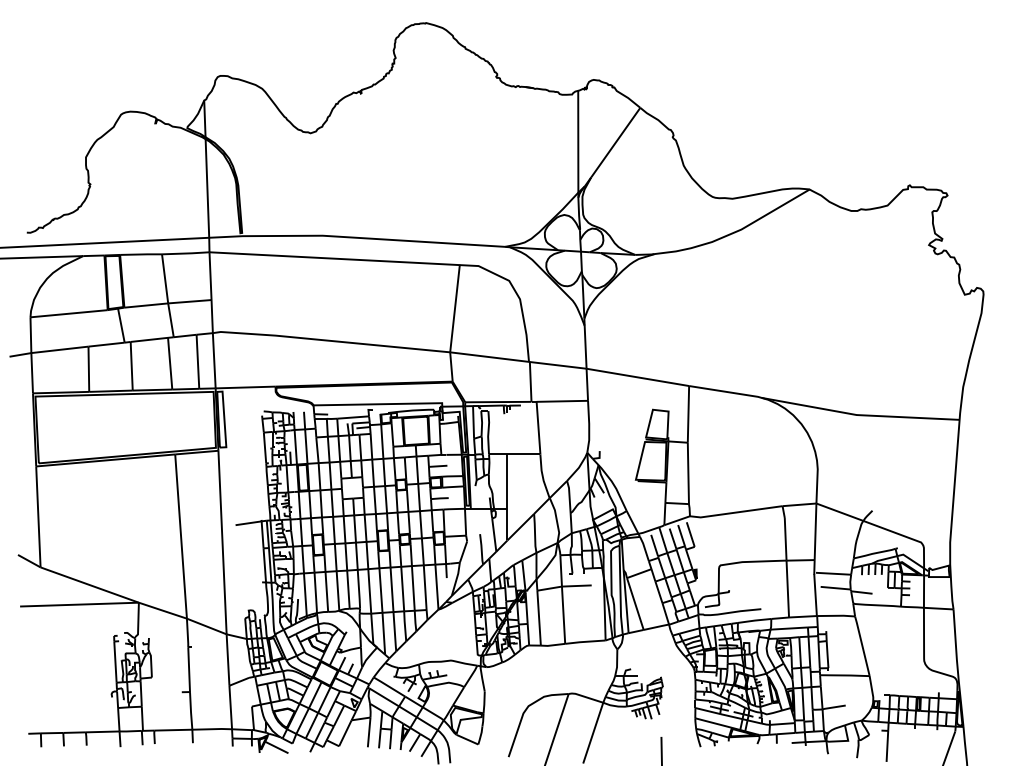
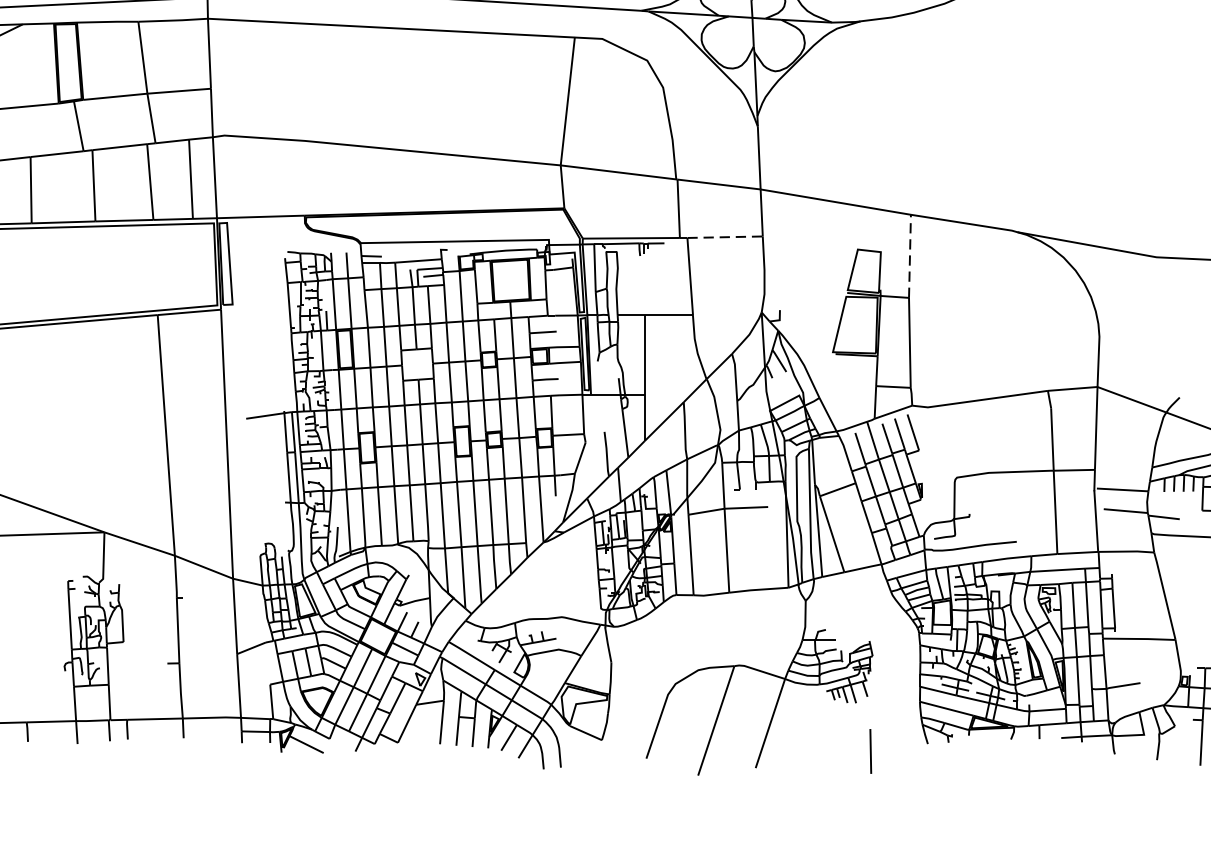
line: (562, 401) -> (725, 237), solid -> dashed
line: (688, 413) -> (910, 255), solid -> dashed

